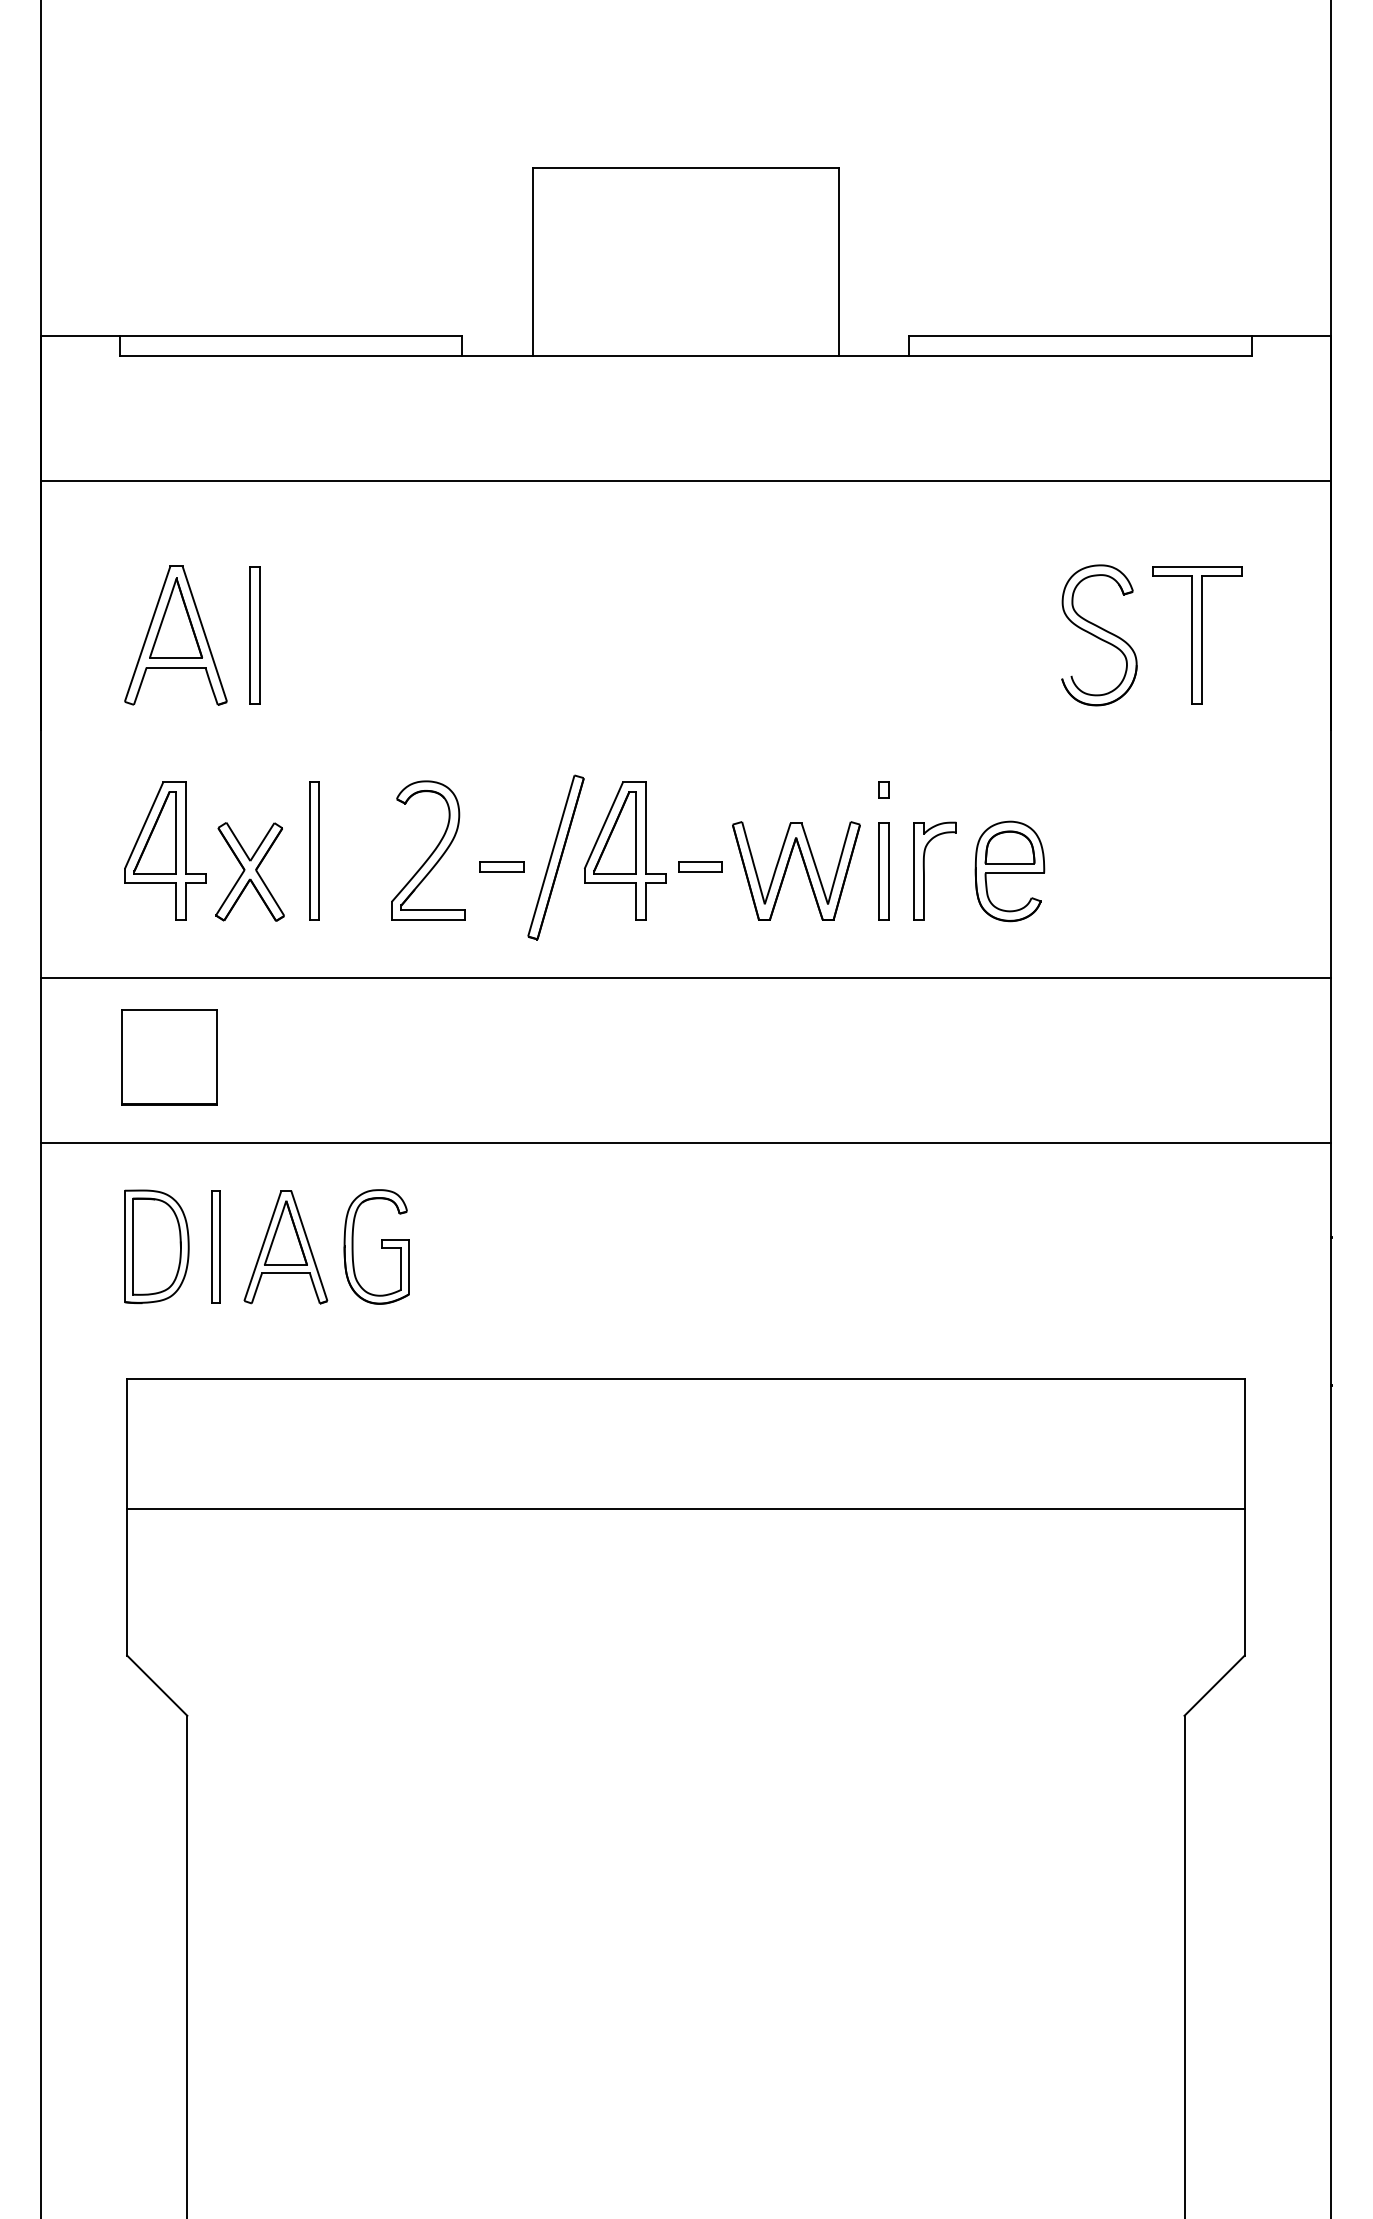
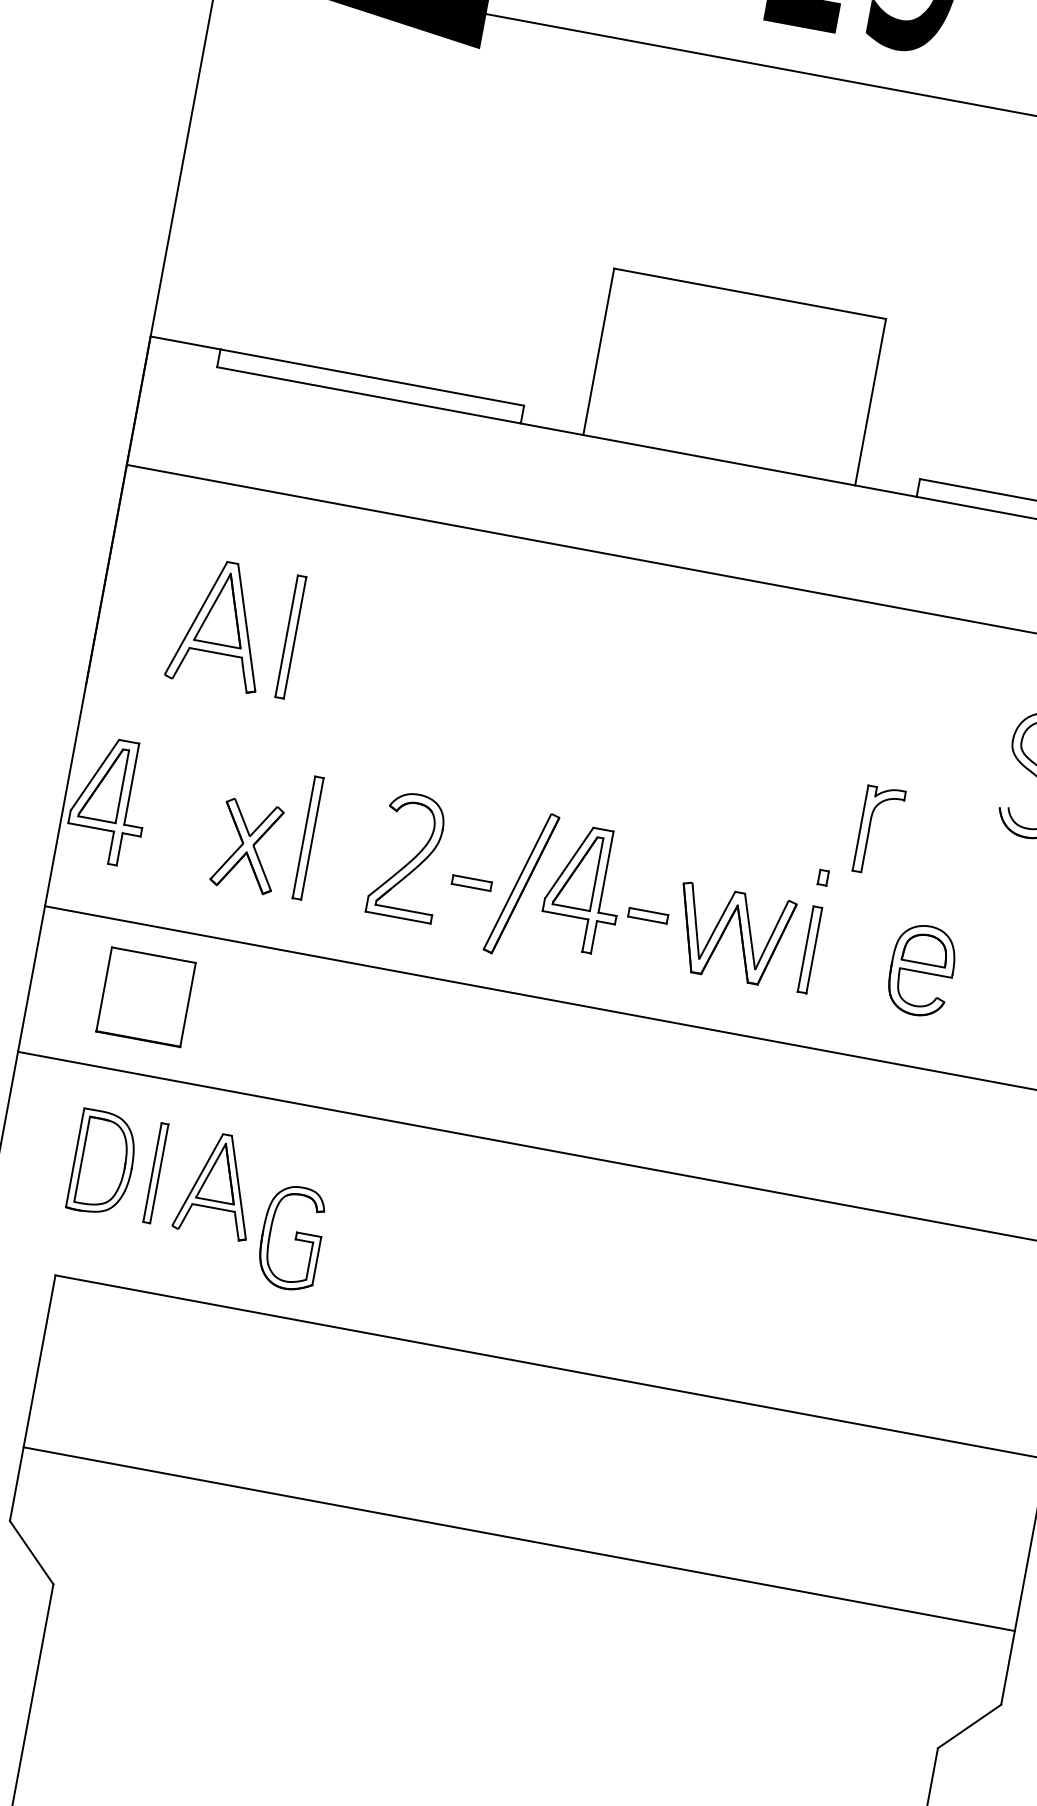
part: (165, 850) -> (109, 800), moved
part: (924, 870) -> (869, 828), moved
part: (376, 1246) -> (291, 1237), moved
line: (685, 1509) -> (518, 1539), moved

